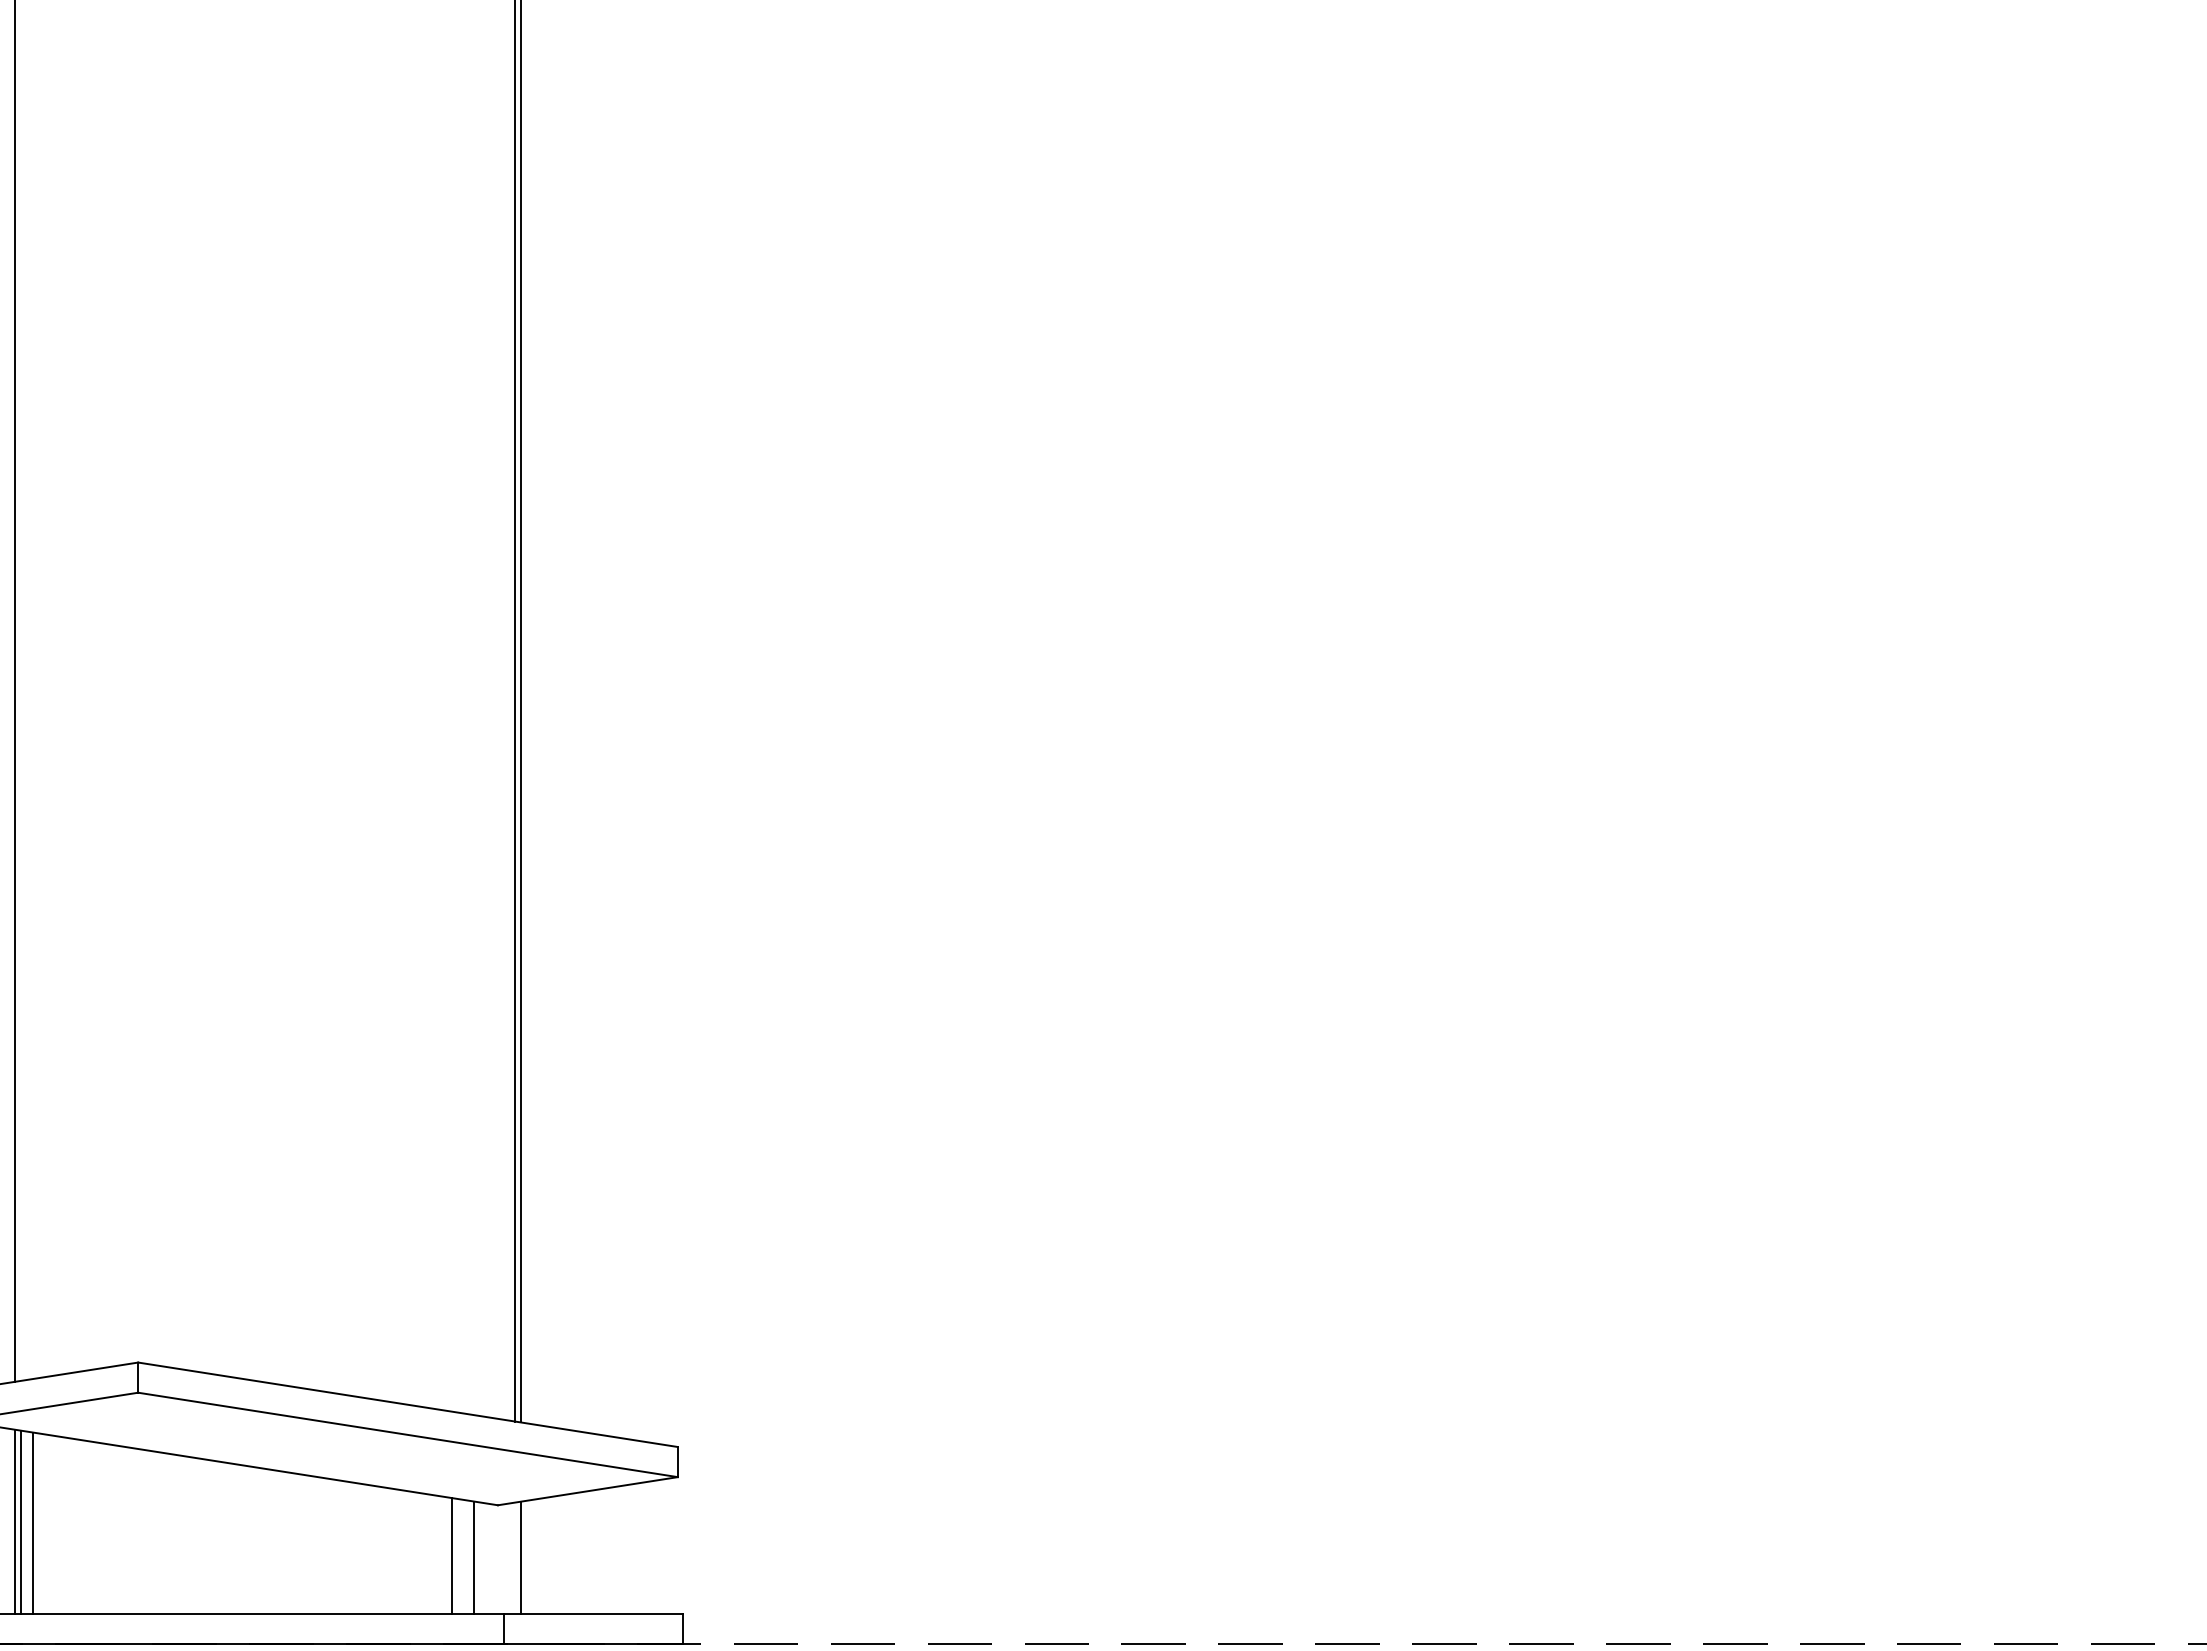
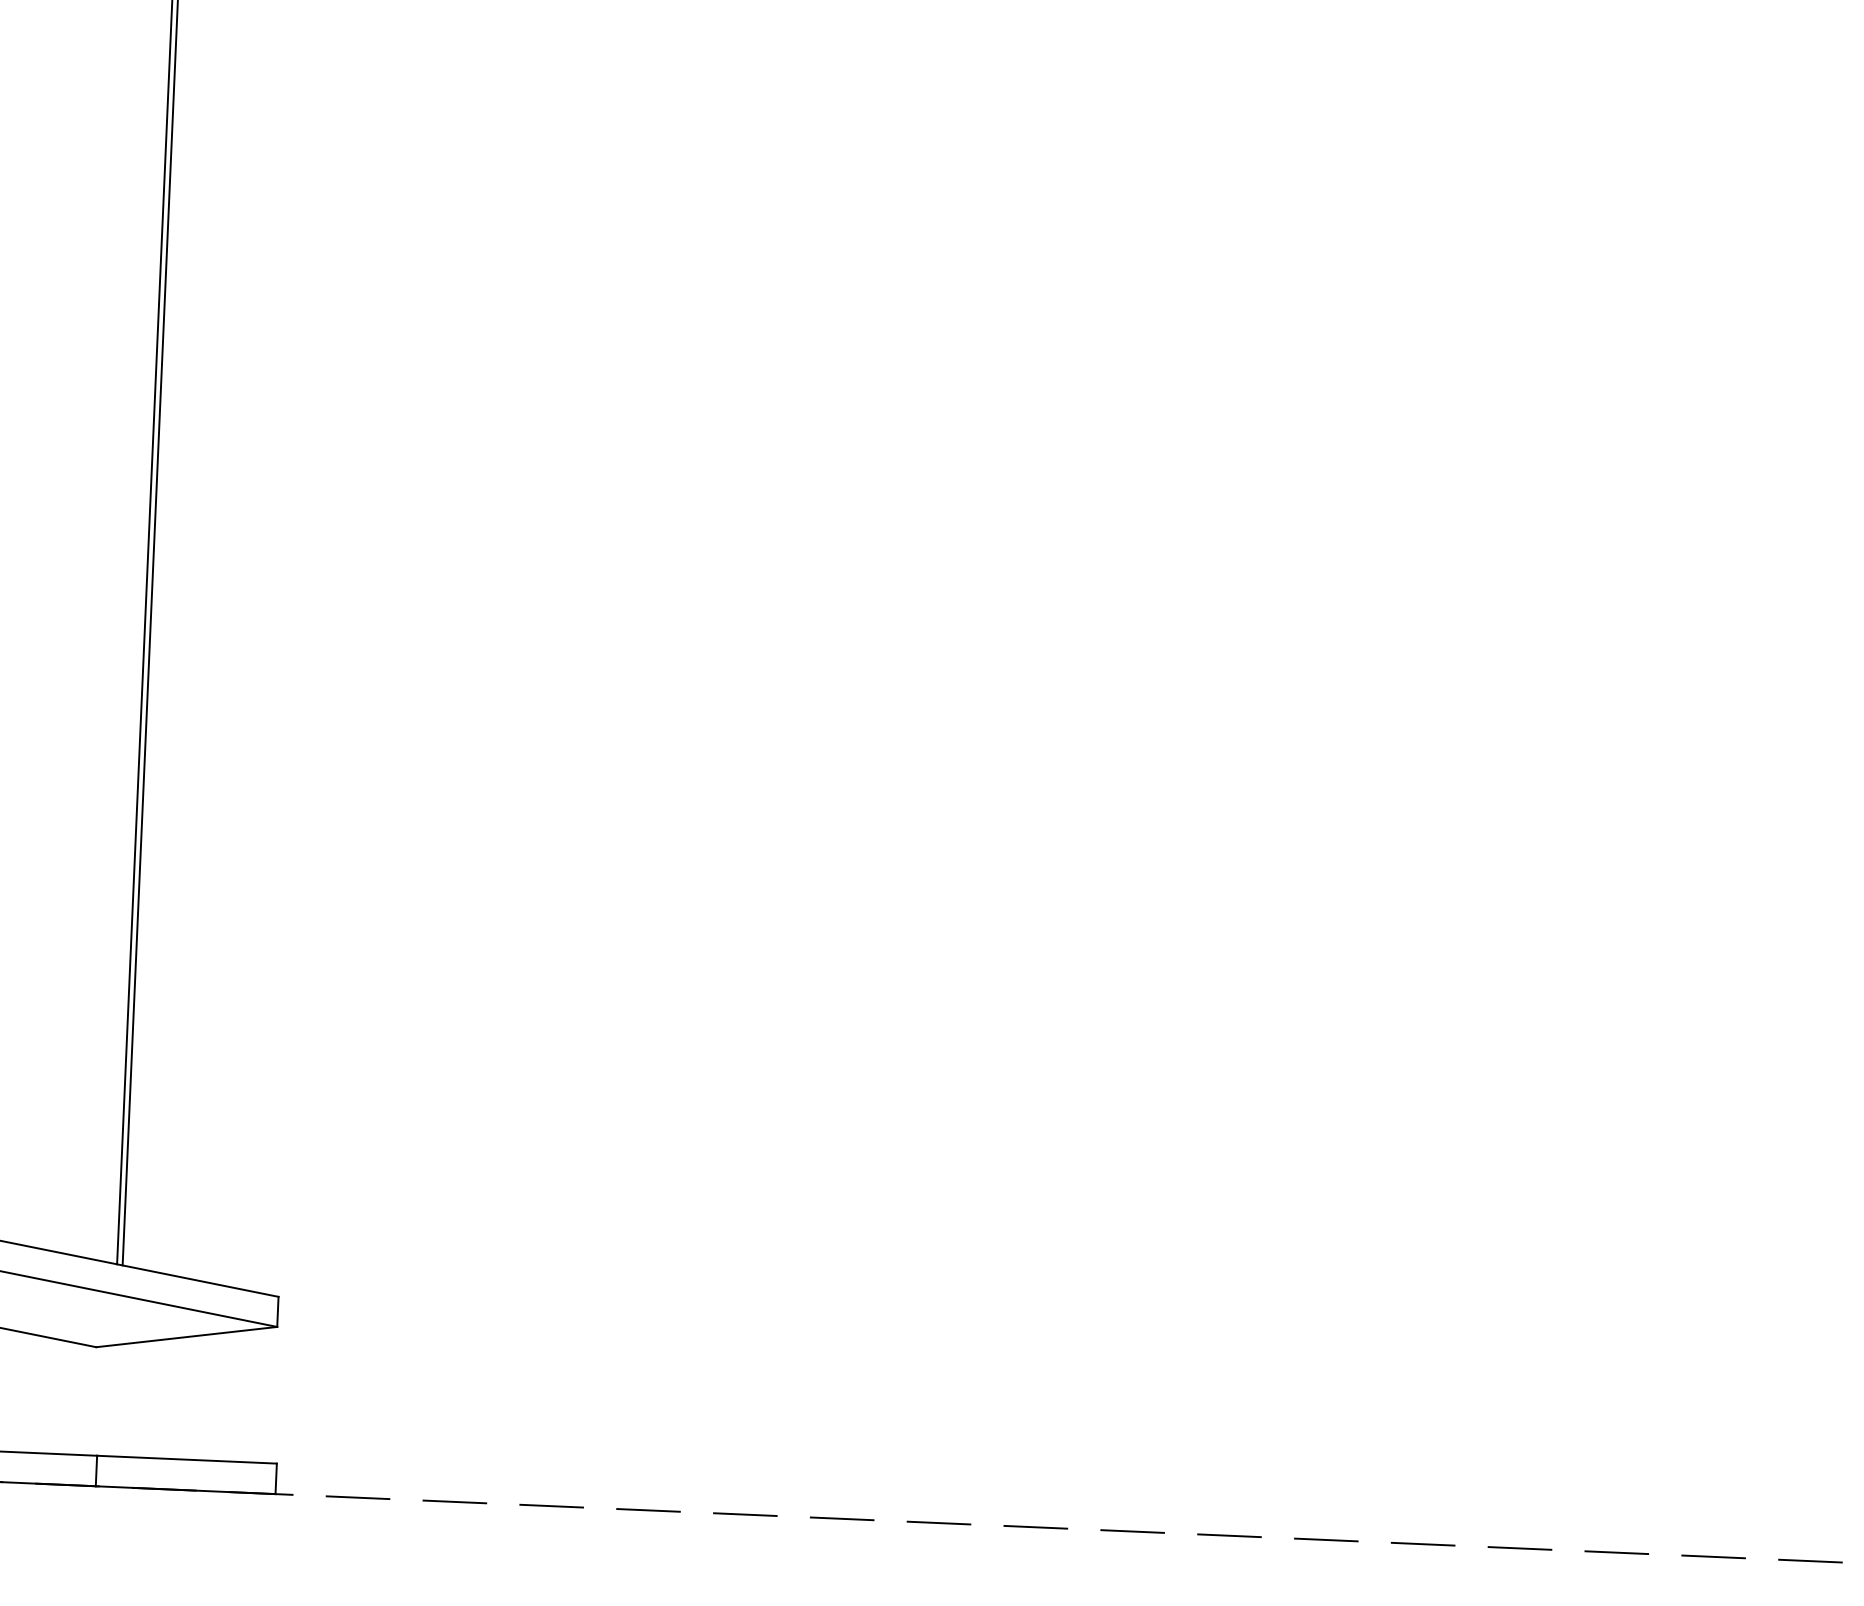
line: (452, 1555) -> (48, 1395), removed
line: (474, 1557) -> (70, 1398), removed
line: (520, 1557) -> (116, 1400), removed

